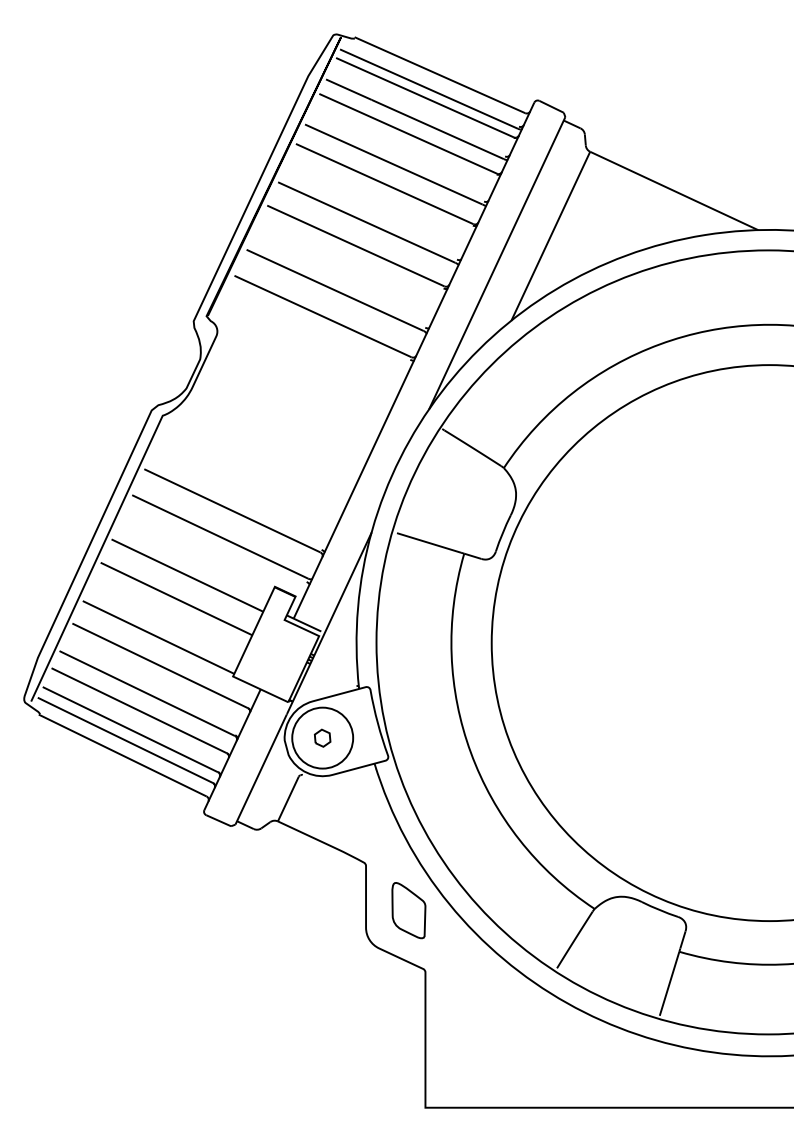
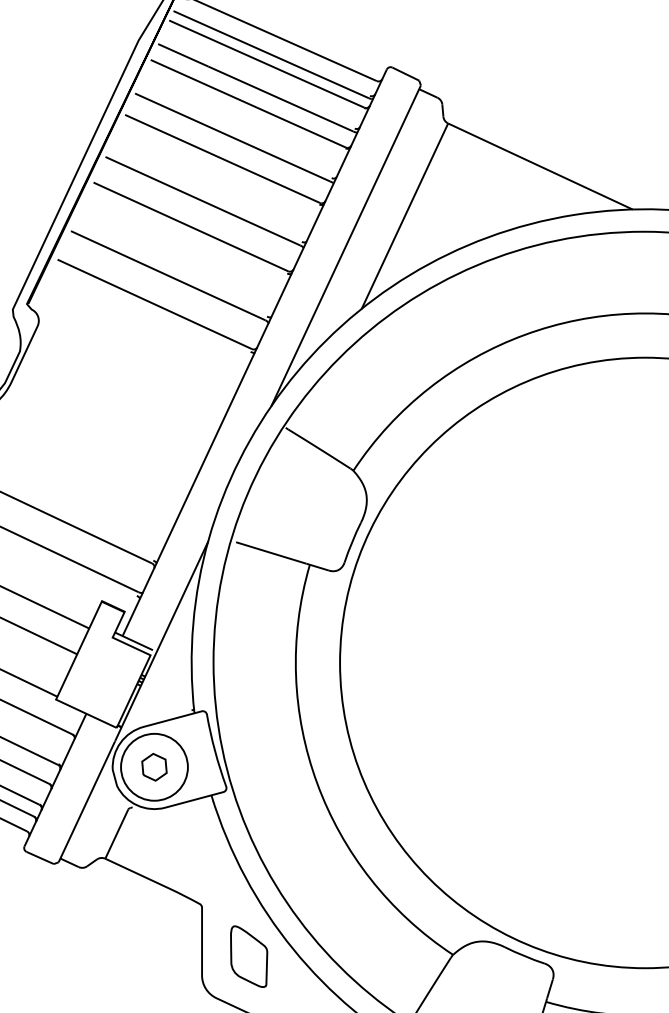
part: (322, 738) -> (154, 767), size x1.43

